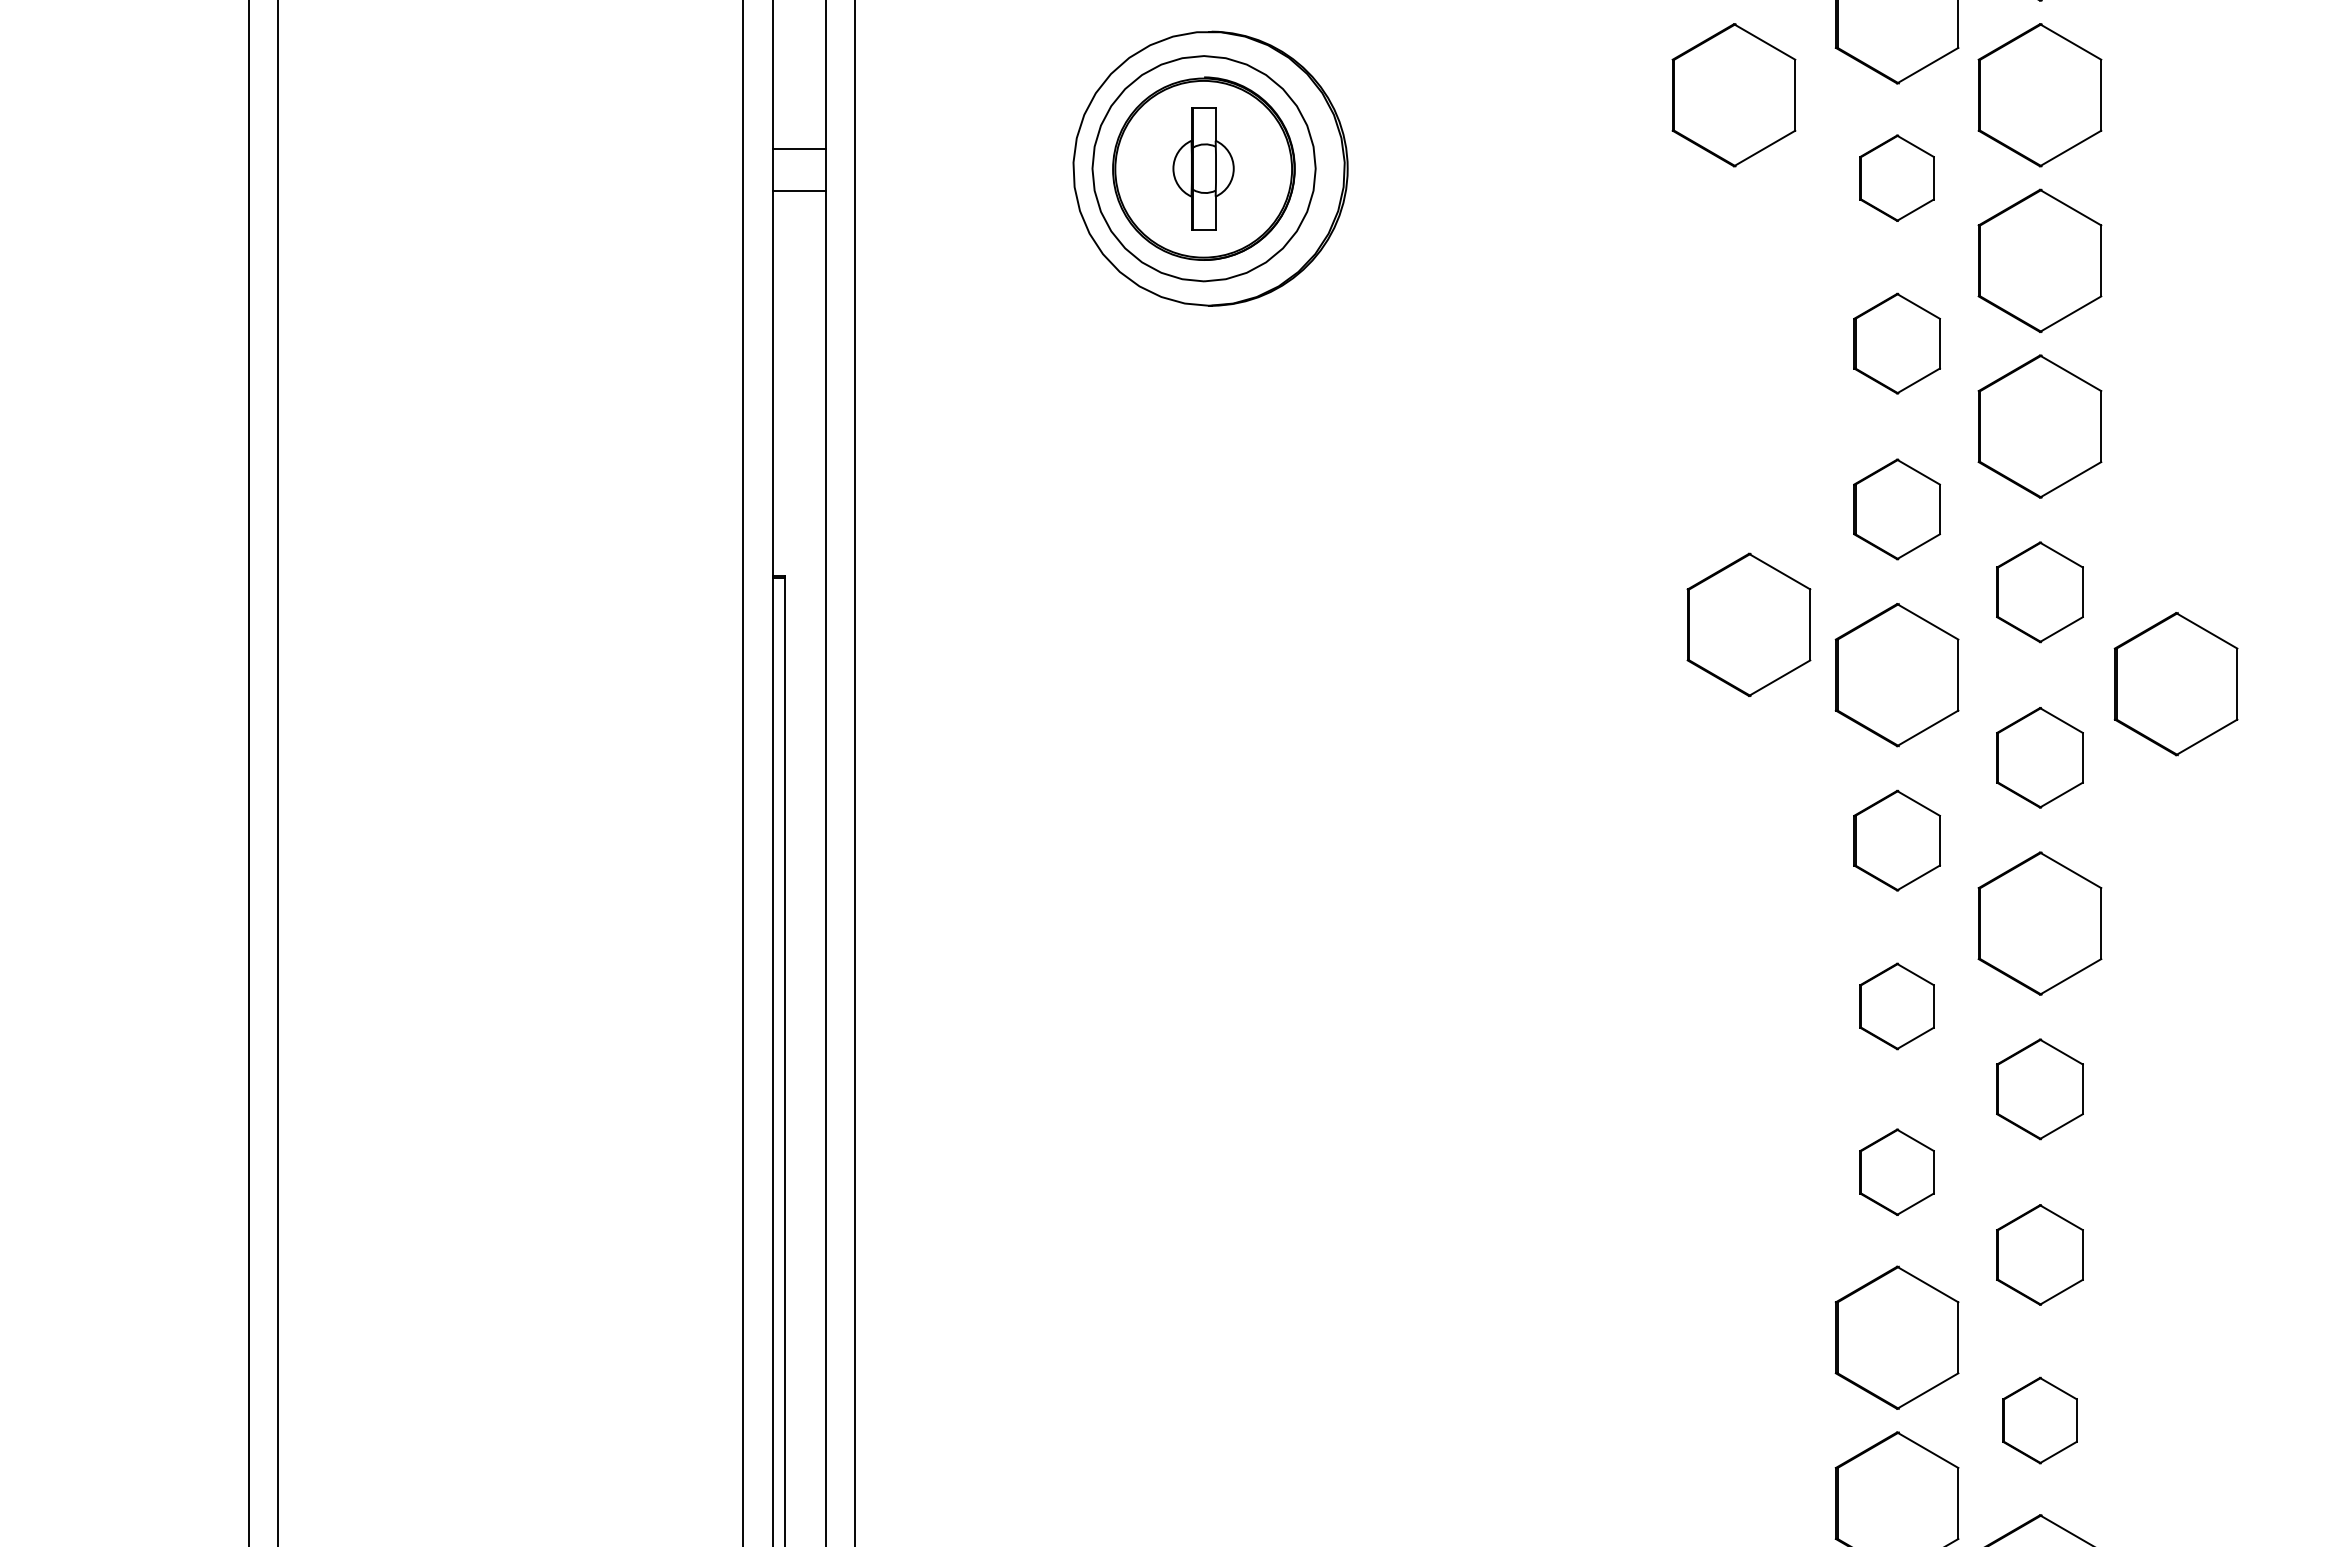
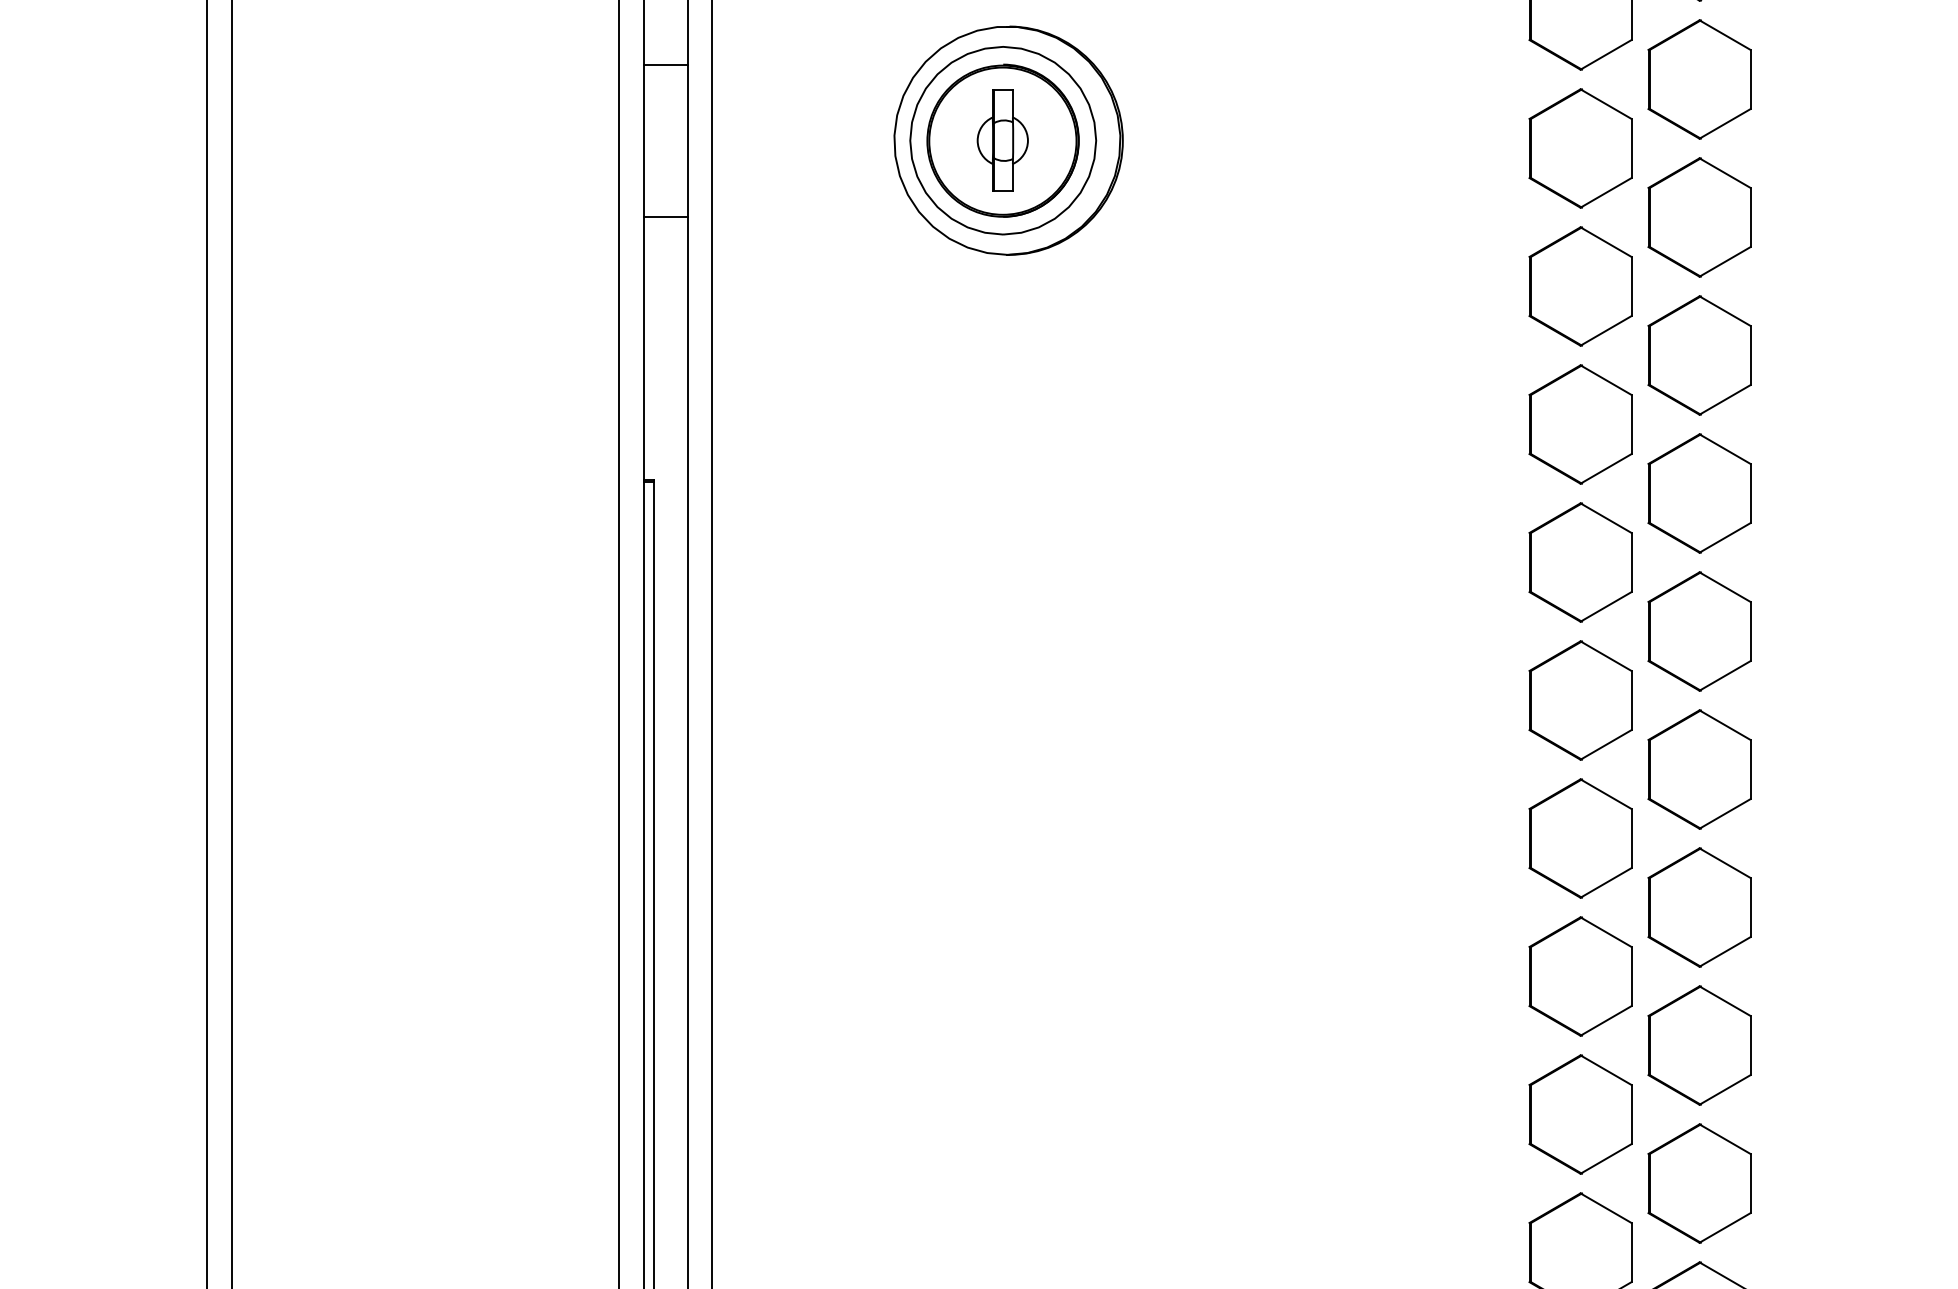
part: (1733, 95) -> (1444, 79), removed
line: (799, 149) -> (666, 64), moved
part: (1896, 178) -> (1580, 148), size x1.67
line: (799, 191) -> (666, 217), moved
part: (1896, 343) -> (1580, 286), size x1.43
part: (1896, 509) -> (1580, 424), size x1.43
part: (2039, 592) -> (1699, 493), size x1.43
part: (1748, 624) -> (1456, 520), removed
part: (2175, 684) -> (1812, 570), removed
part: (2039, 757) -> (1699, 631), size x1.43
part: (1896, 840) -> (1580, 700), size x1.43
part: (1896, 1006) -> (1580, 838), size x1.67
part: (2039, 1089) -> (1699, 907), size x1.43
part: (1896, 1172) -> (1580, 976), size x1.67
part: (2039, 1254) -> (1699, 1045), size x1.43
part: (2039, 1420) -> (1699, 1183), size x1.67

